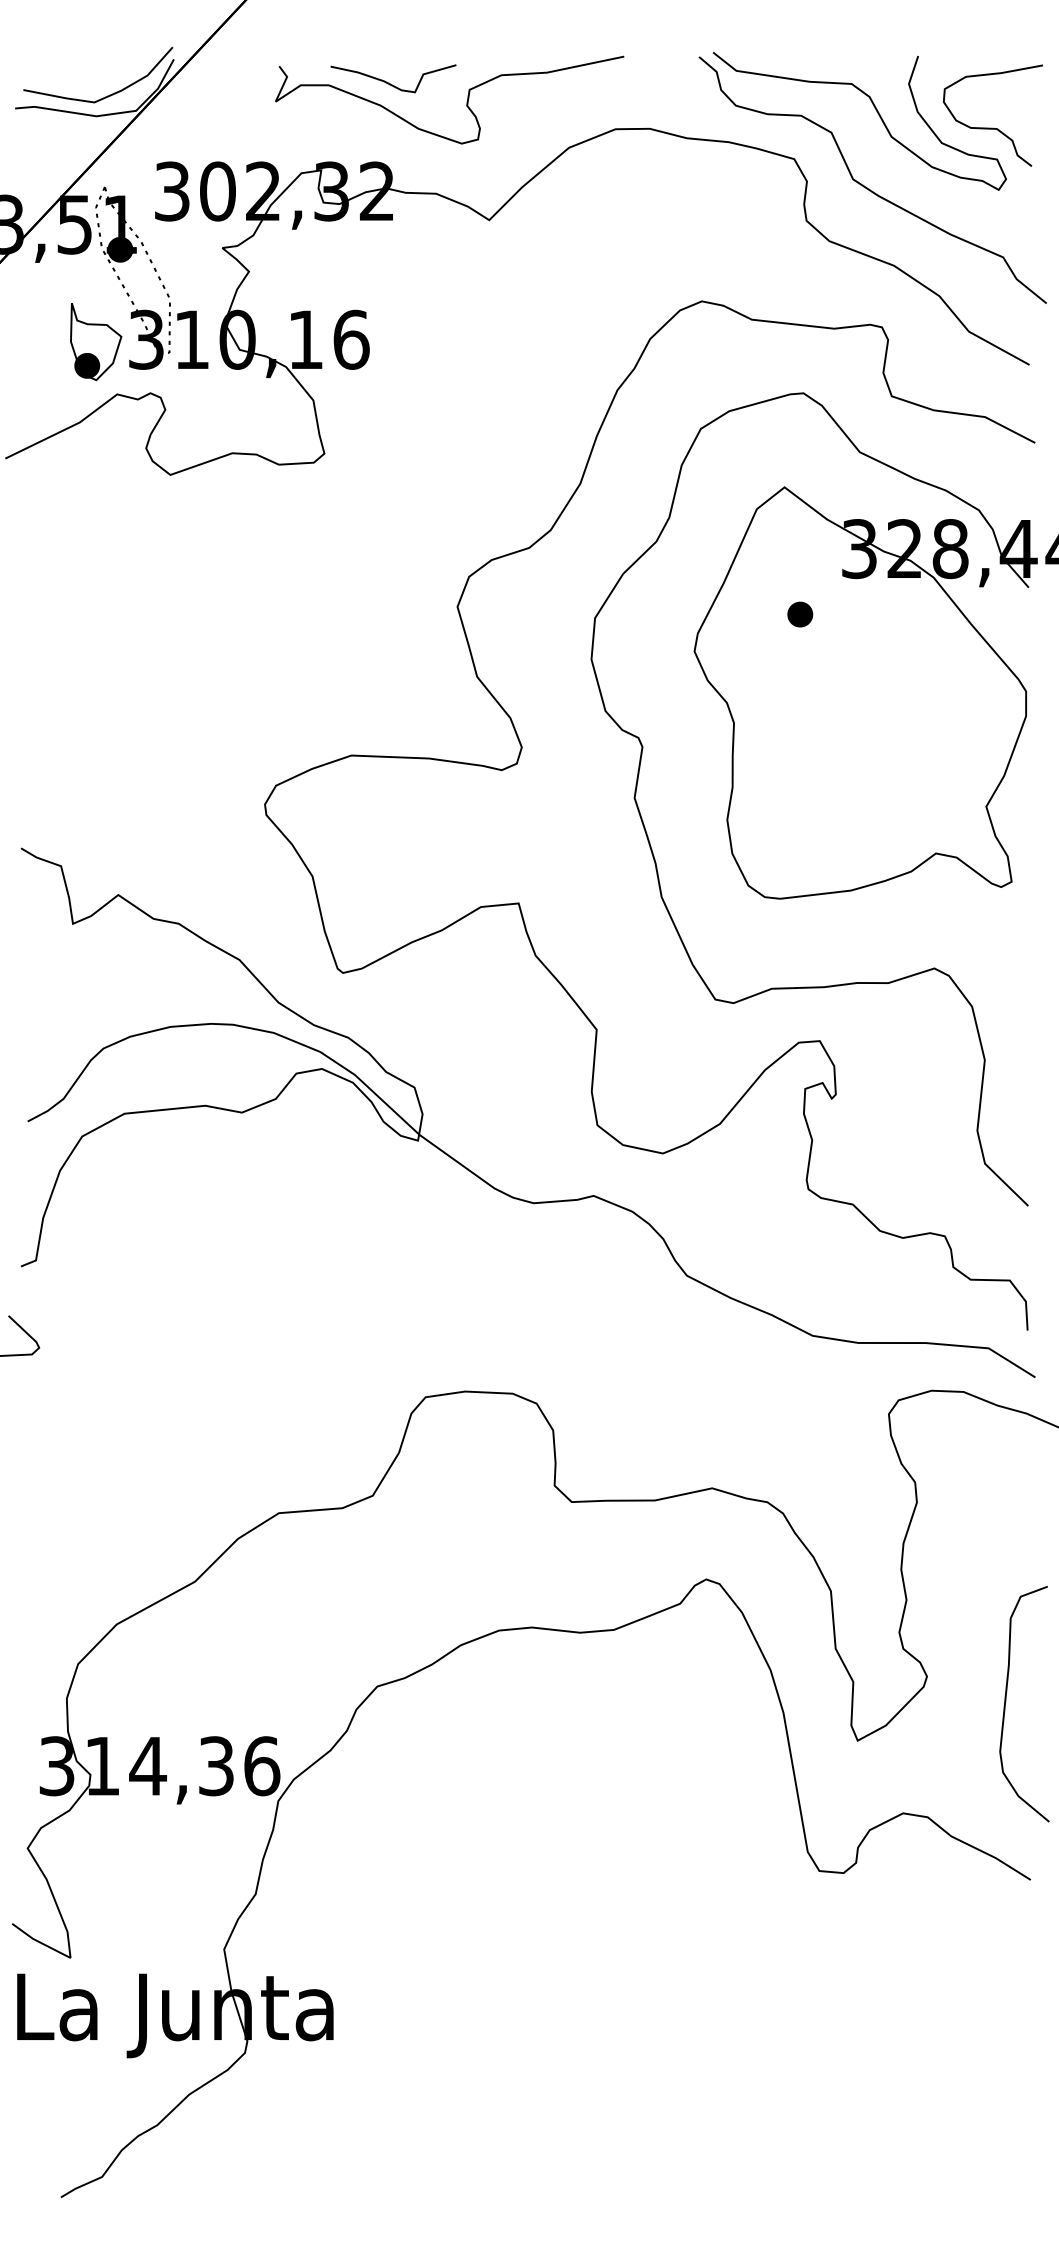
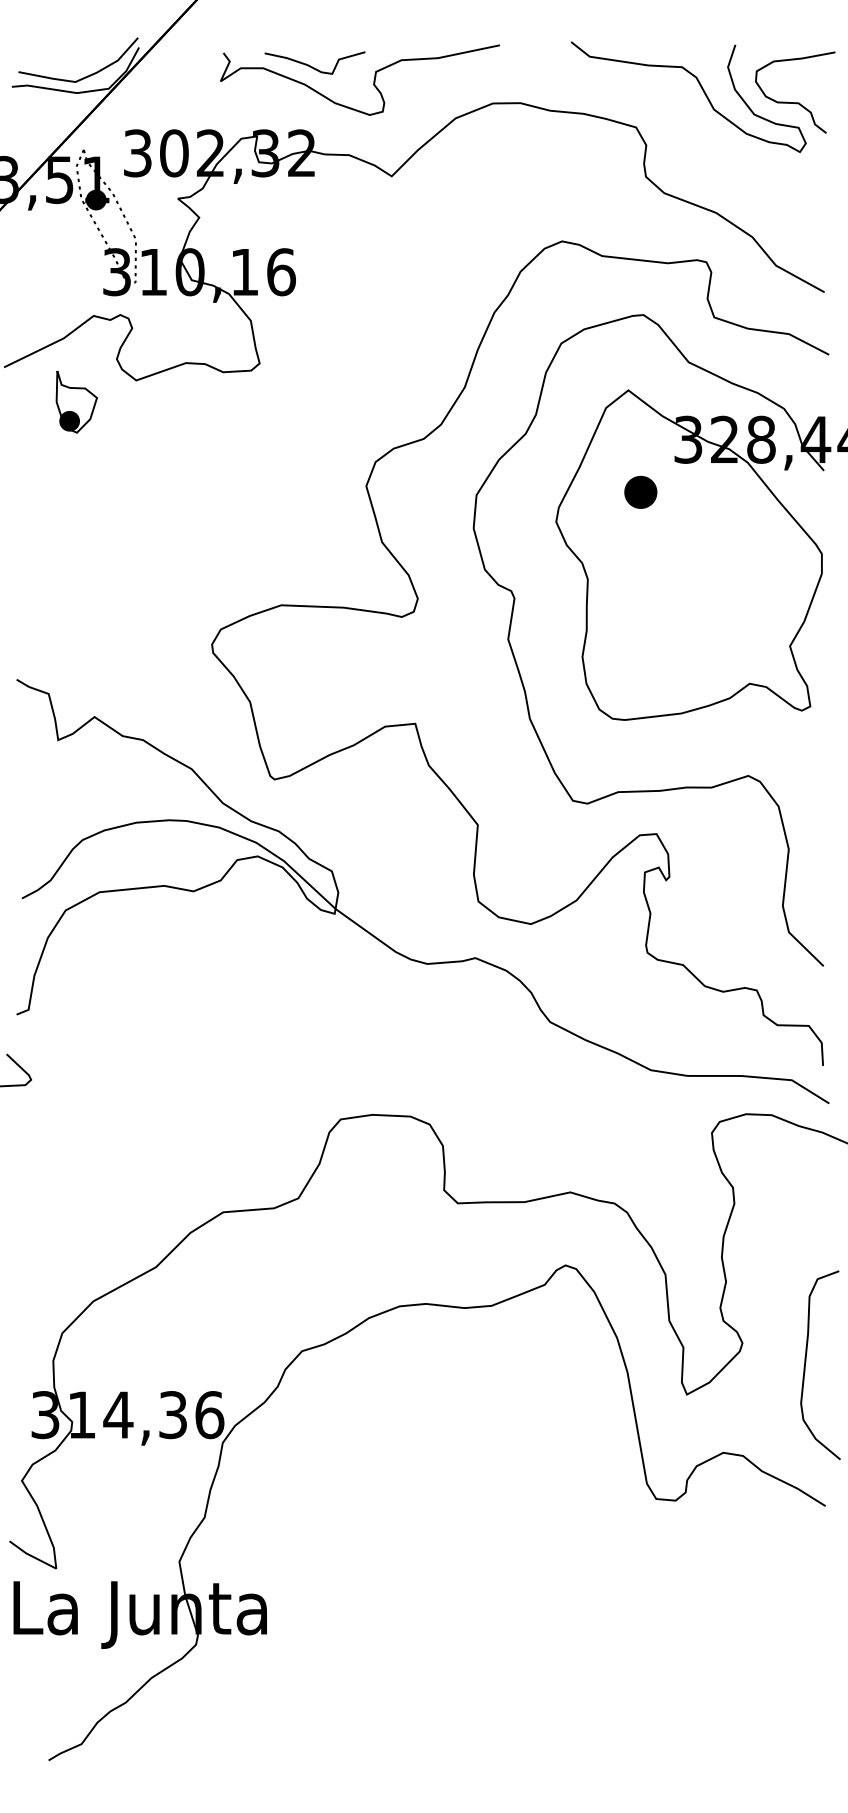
curve: (867, 187) -> (694, 150), removed
part: (96, 342) -> (77, 402), moved
part: (800, 614) -> (641, 492), size x1.6

